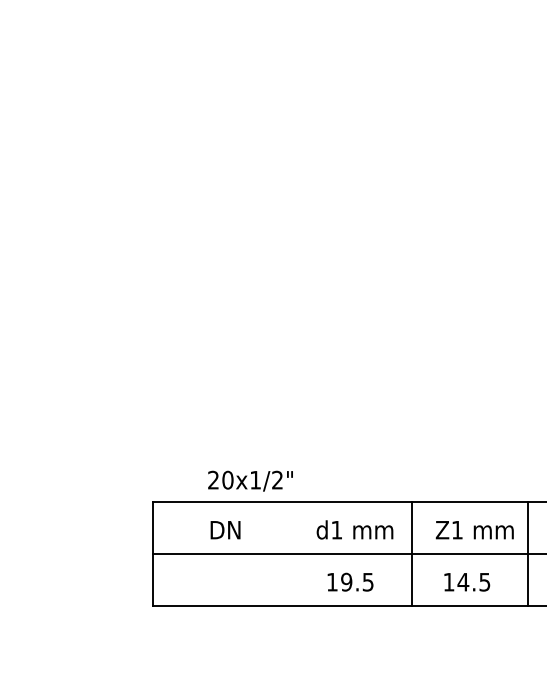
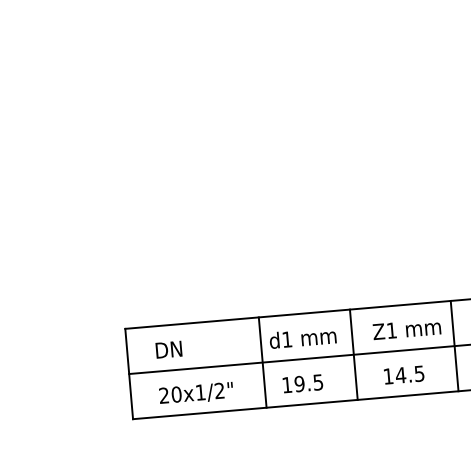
text: (250, 480) -> (196, 393), moved
text: (225, 530) -> (168, 350), moved
line: (306, 553) -> (262, 362), added

